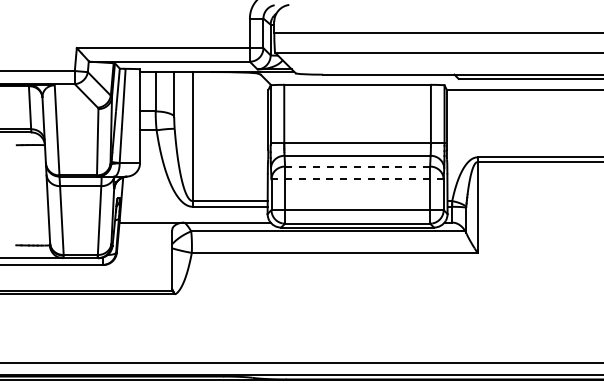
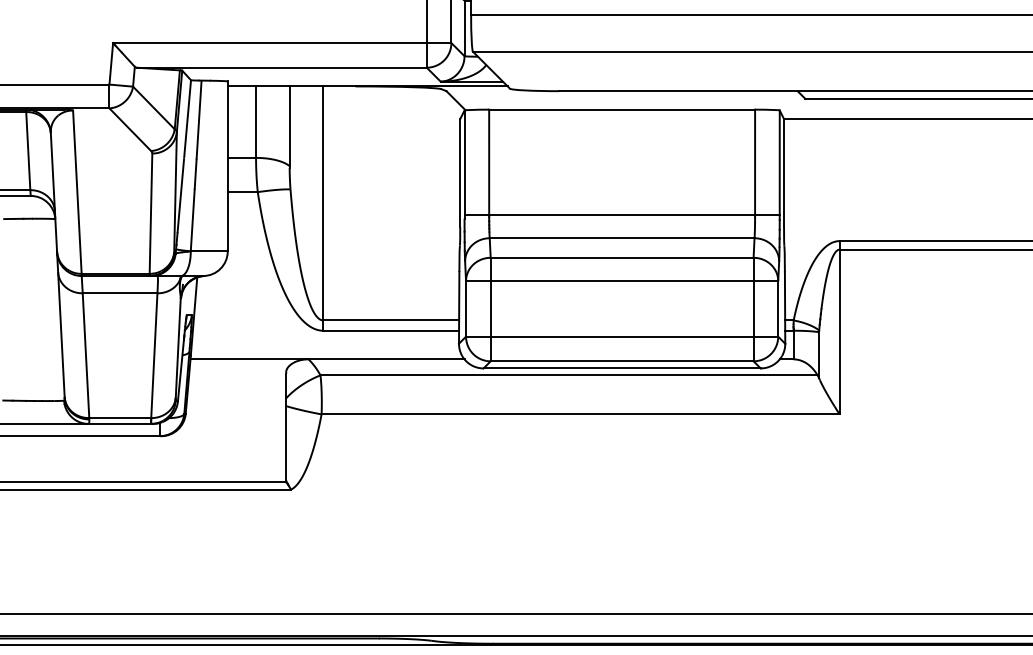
line: (357, 166) -> (621, 257), dashed -> solid
line: (357, 179) -> (621, 281), dashed -> solid

